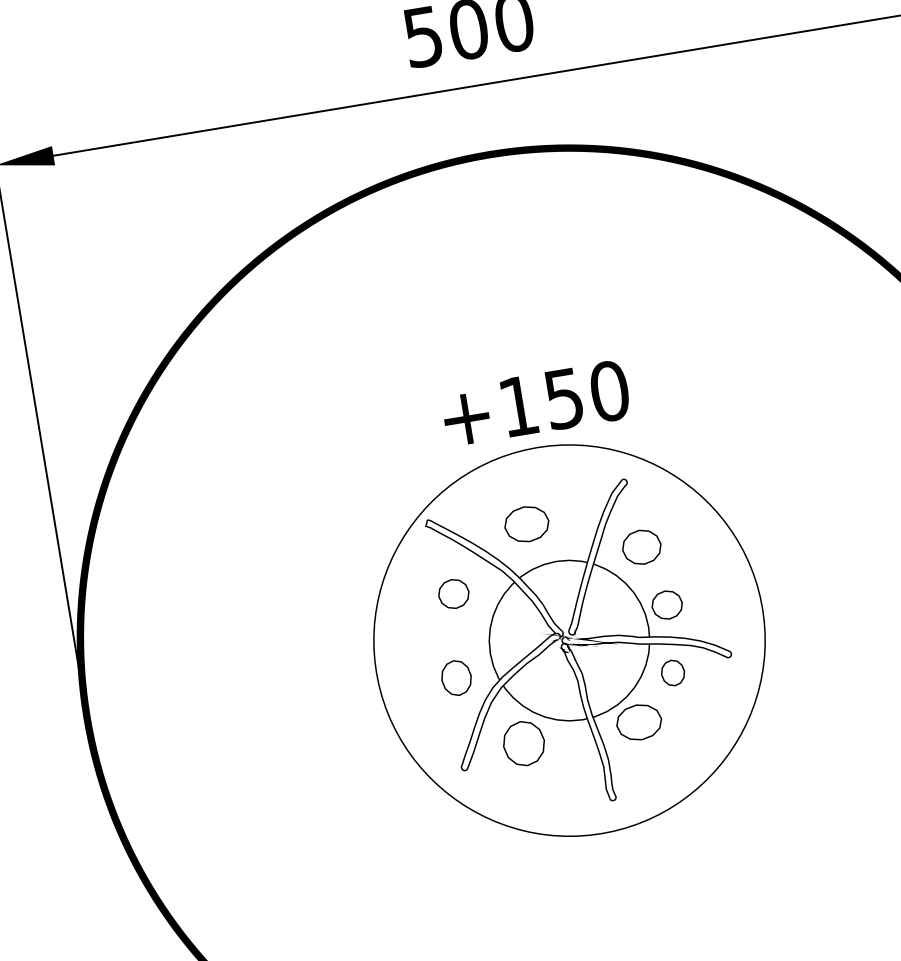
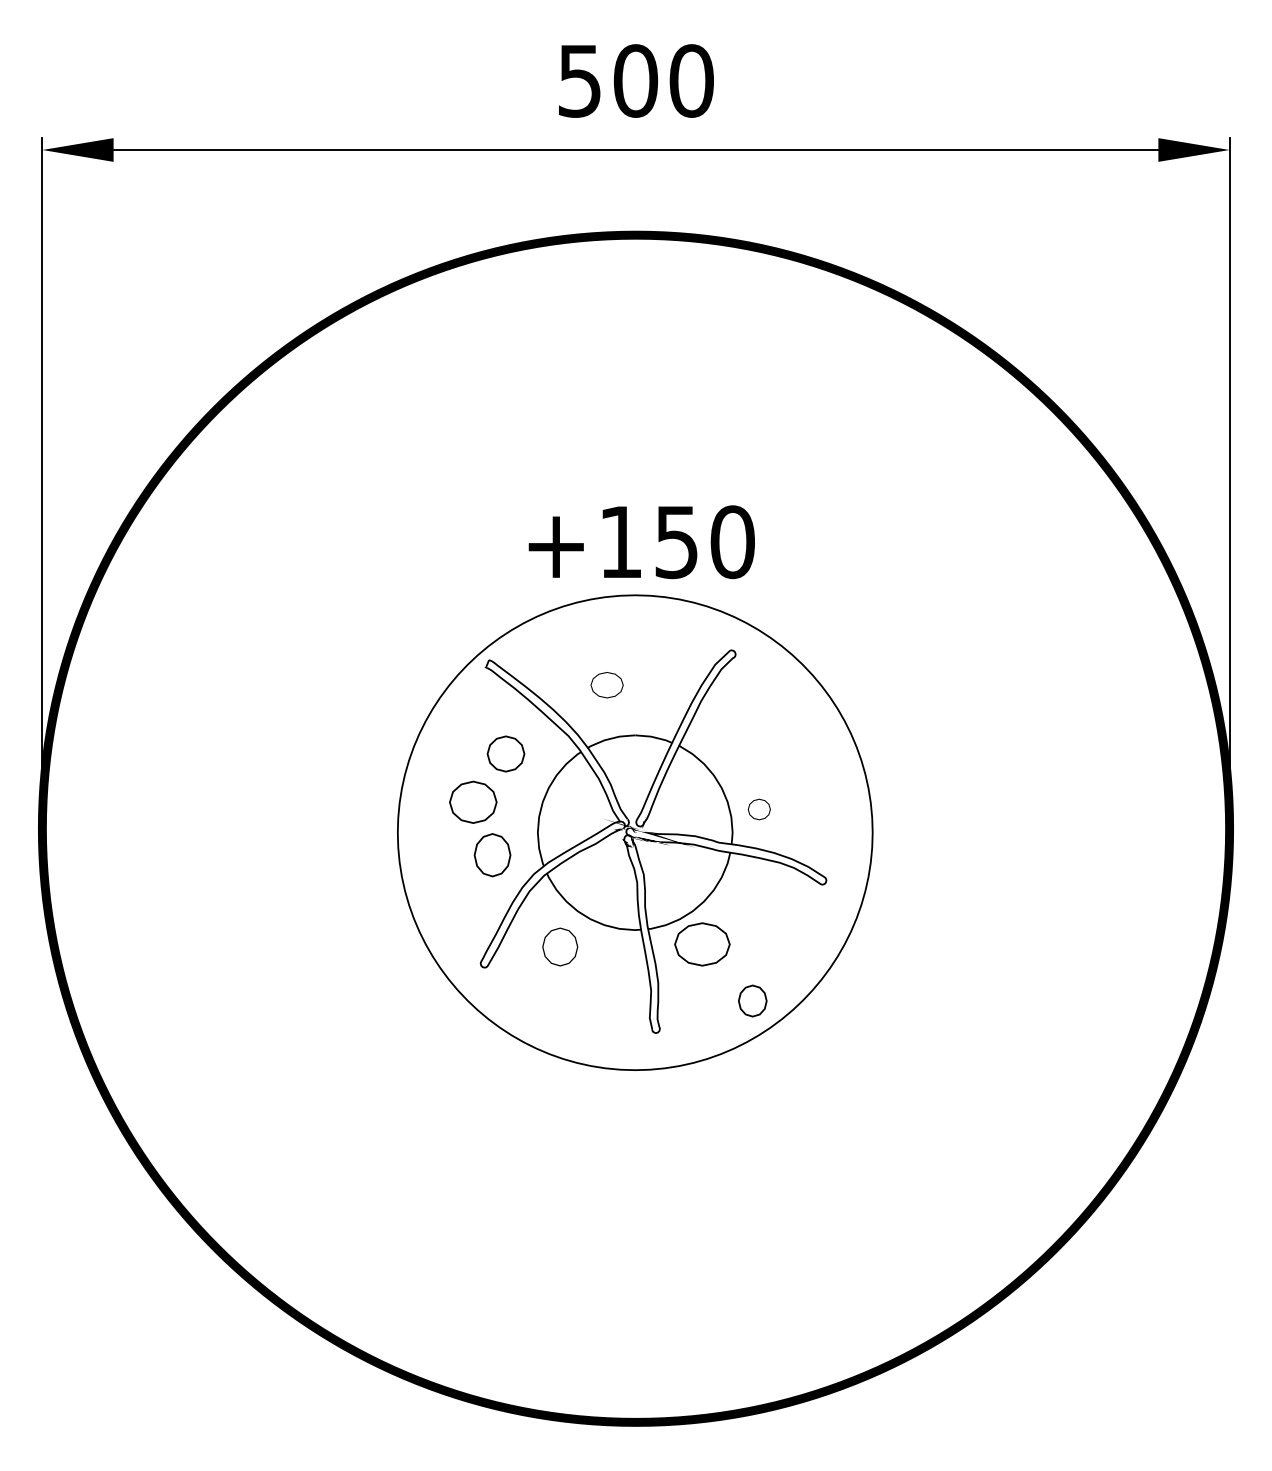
part: (526, 524) -> (606, 685), size x0.6
part: (641, 546) -> (473, 801), moved
part: (667, 605) -> (759, 809), size x0.6
part: (672, 672) -> (752, 1000), moved
part: (523, 743) -> (559, 946), size x0.7

